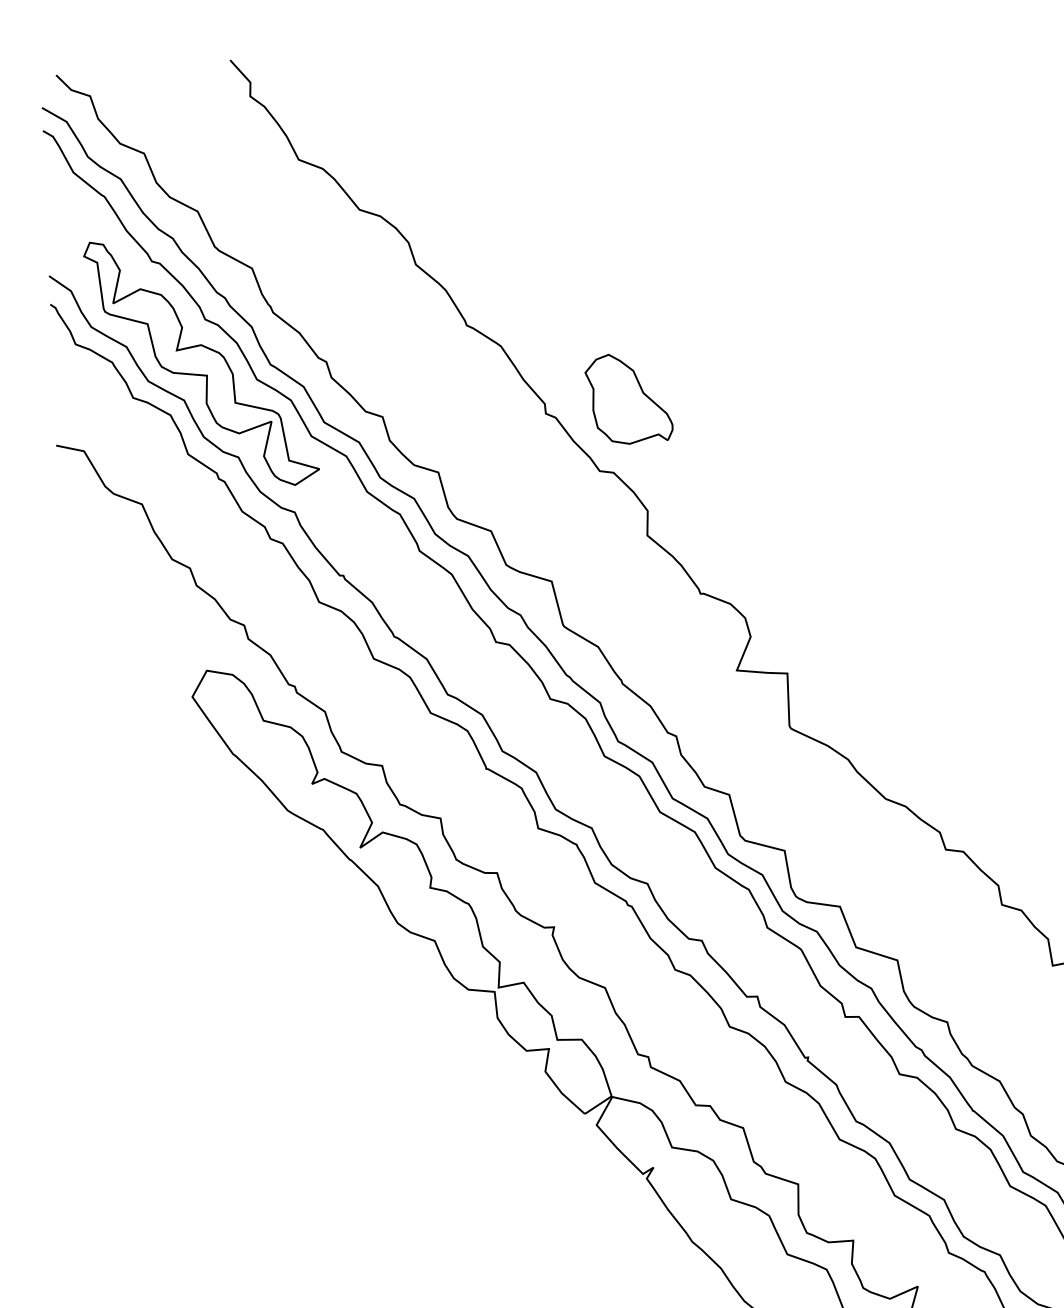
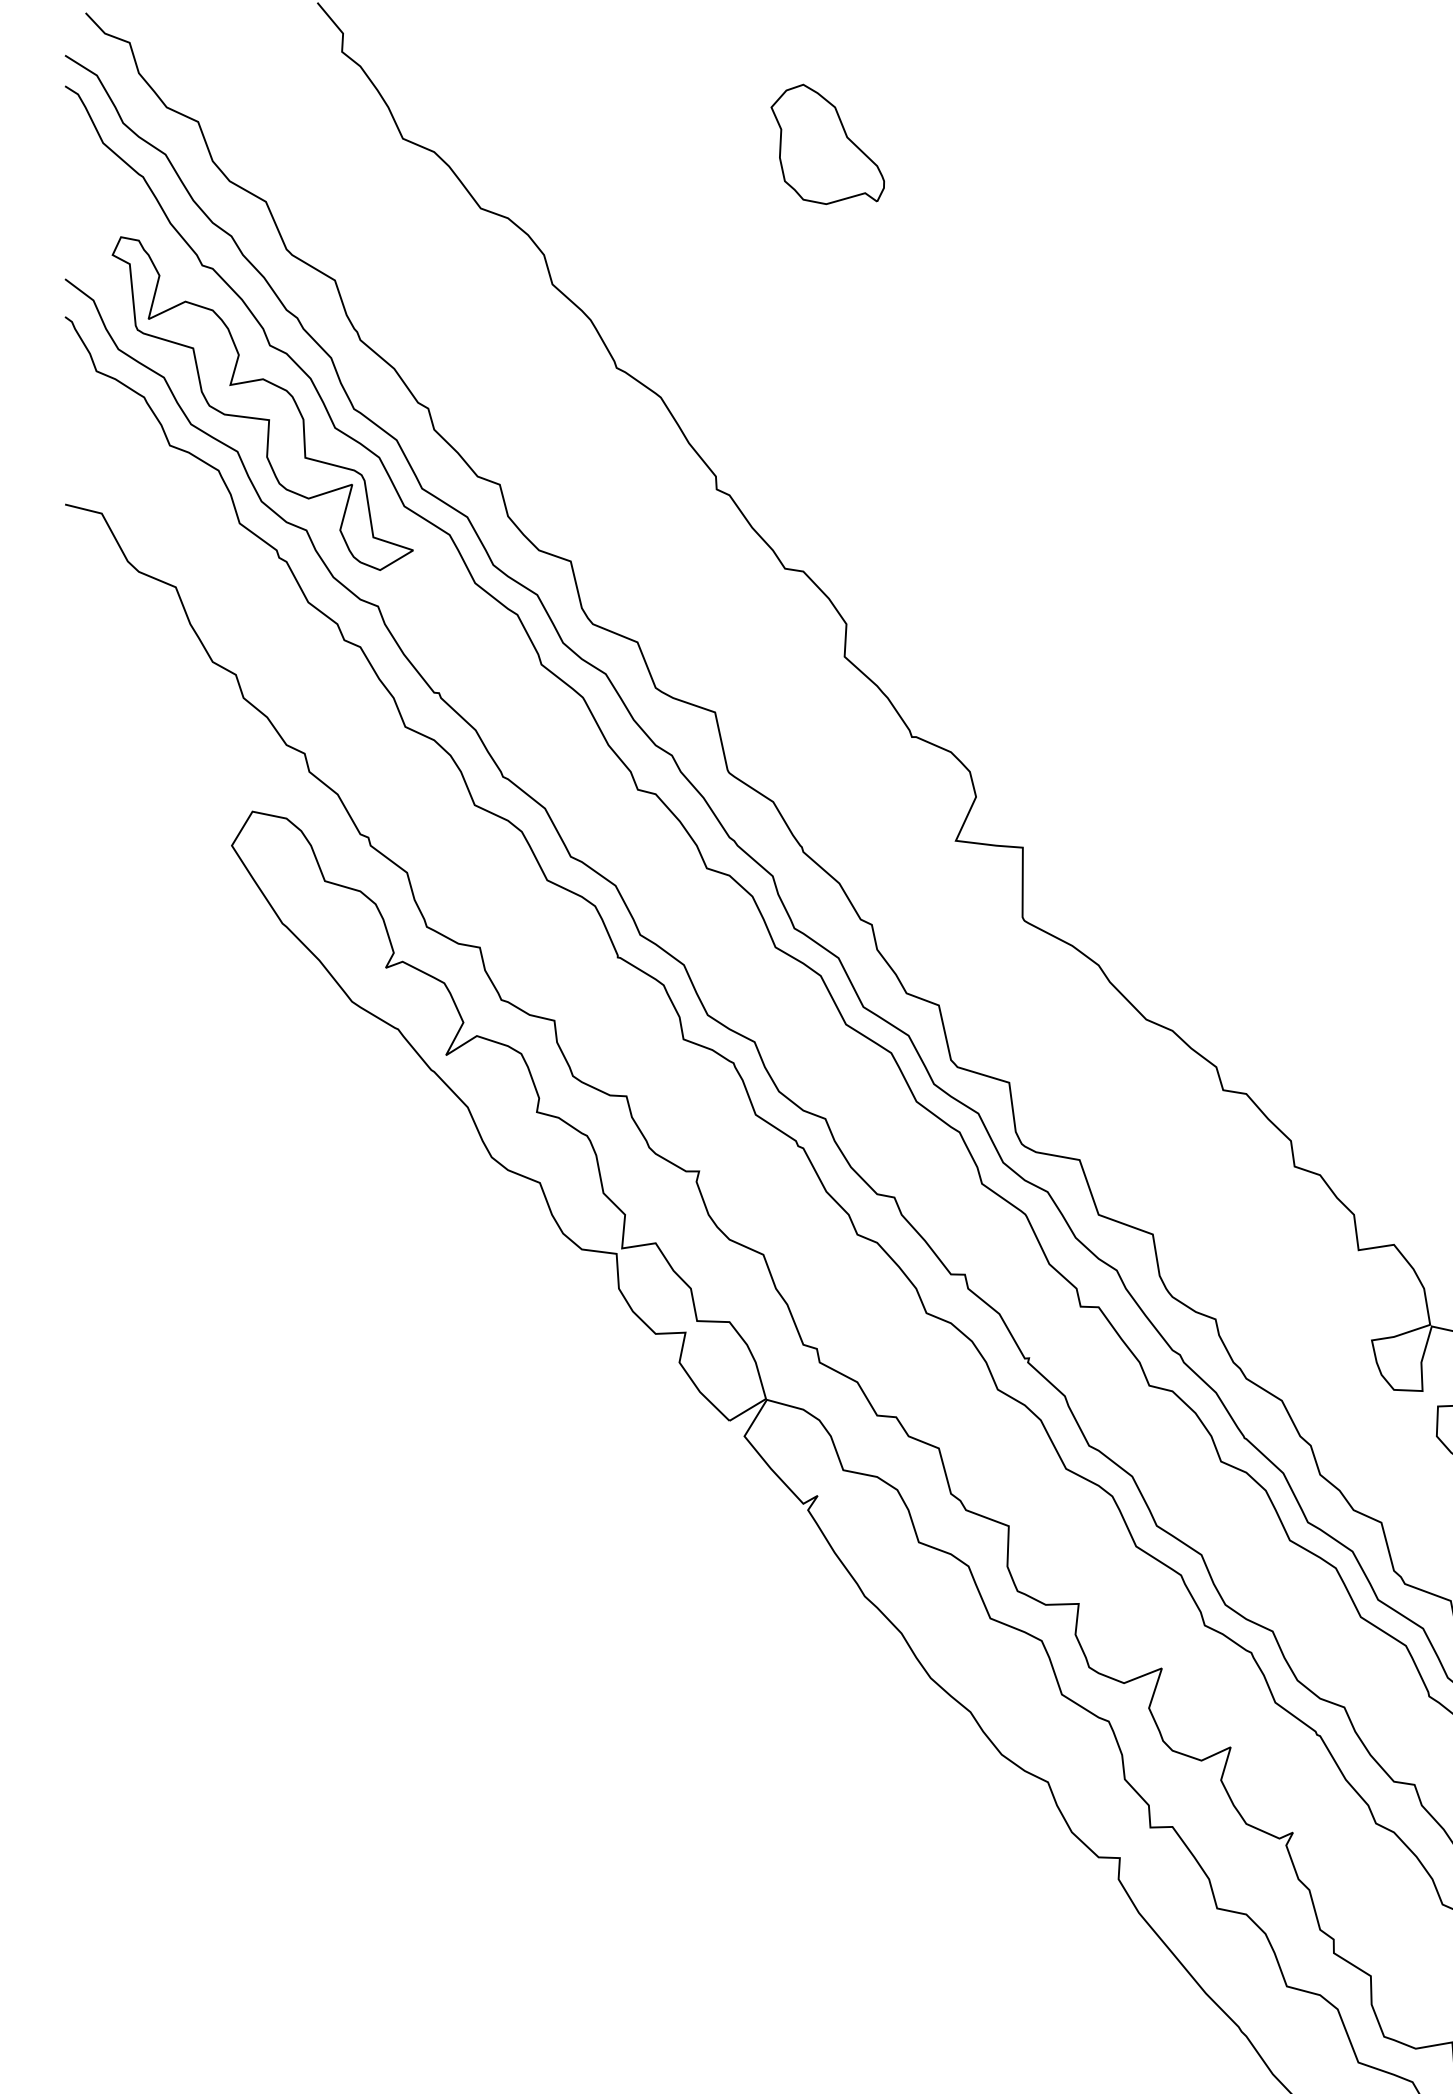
part: (628, 398) -> (827, 143), moved

